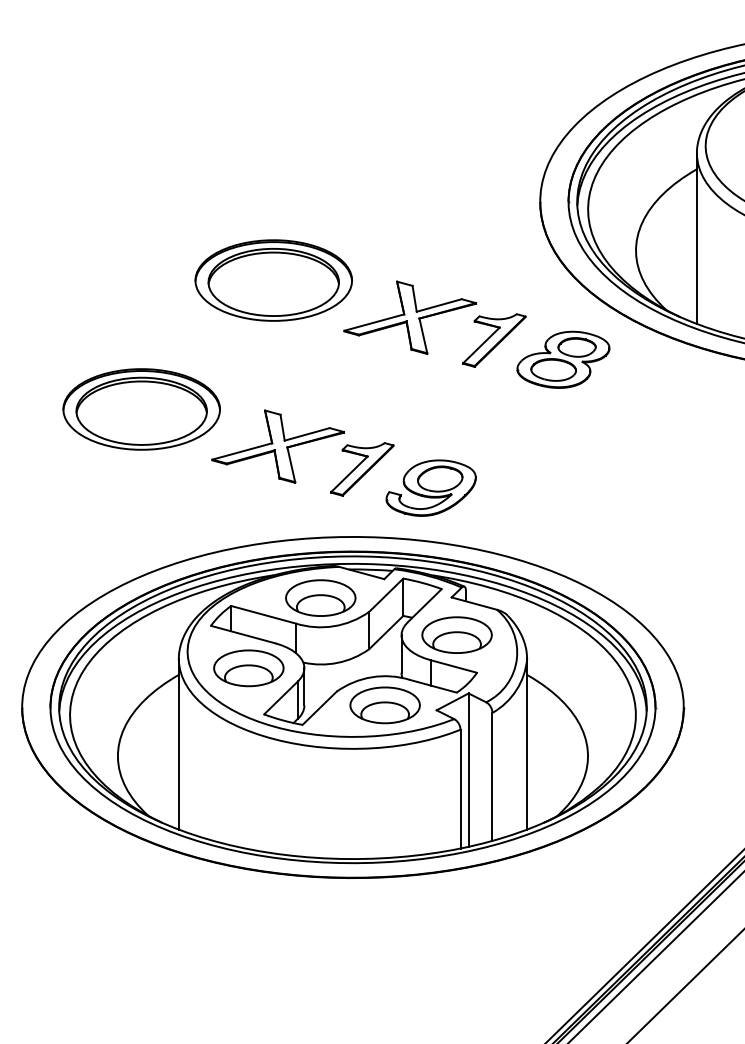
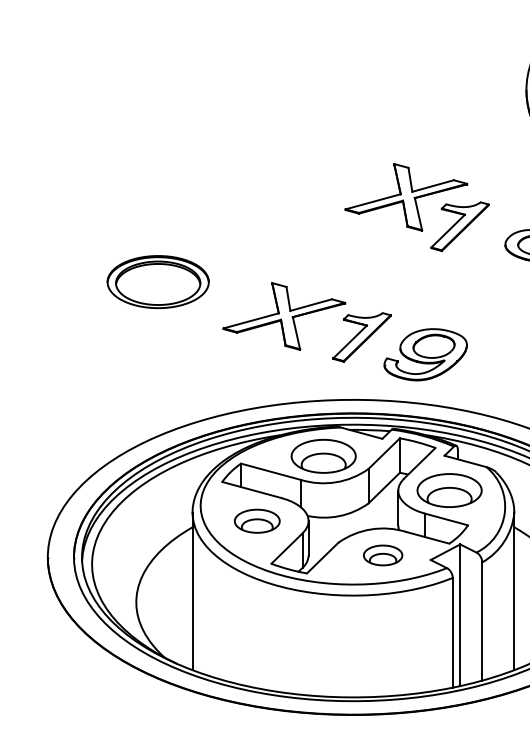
part: (273, 280) -> (280, 162), removed
part: (494, 340) -> (460, 226), moved
part: (141, 409) -> (158, 282), size x0.7
part: (248, 668) -> (256, 521), size x0.7
part: (384, 705) -> (382, 555), size x0.6

